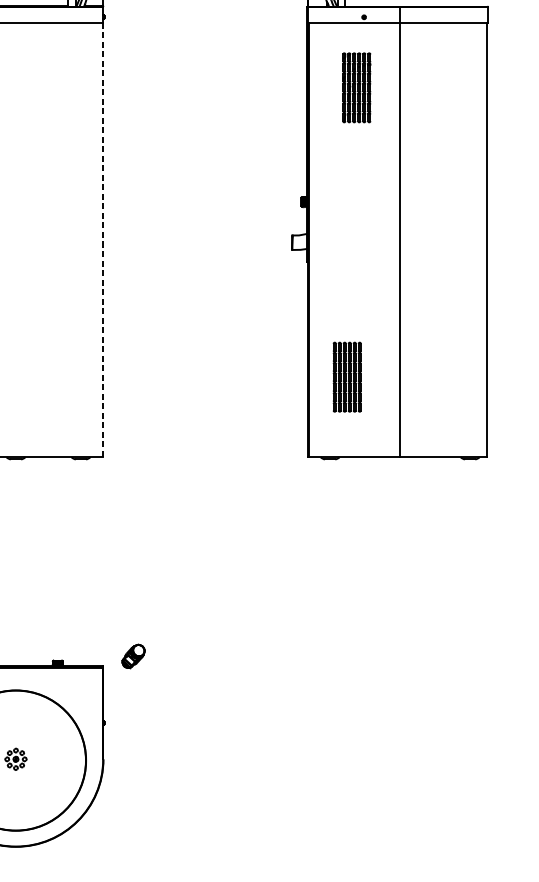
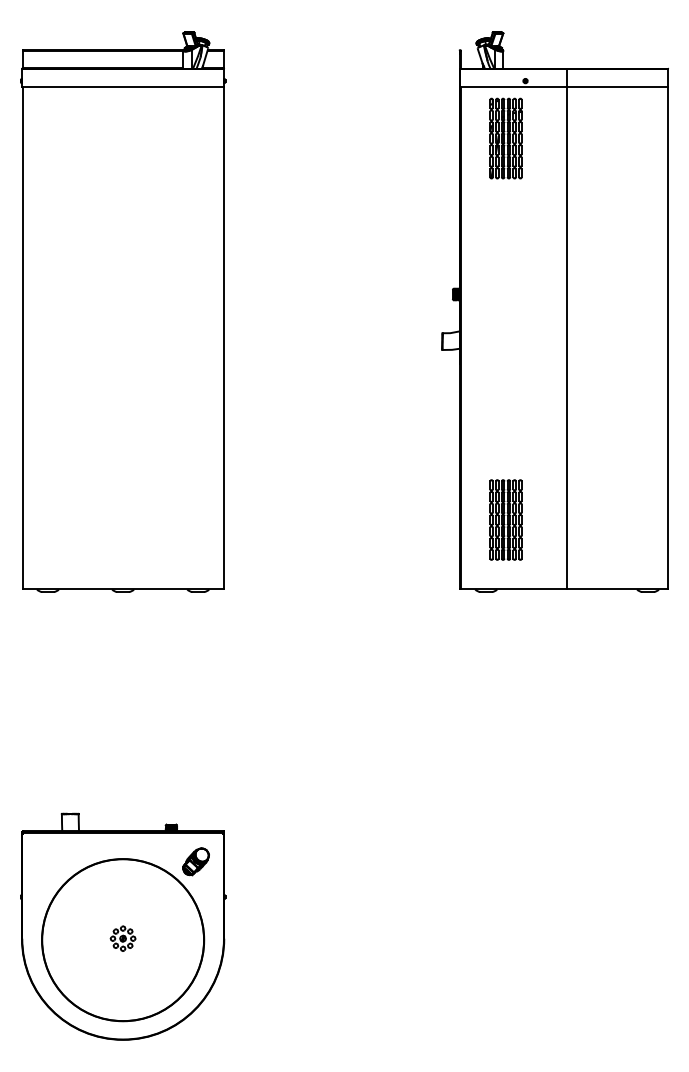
part: (356, 87) -> (505, 138), moved
line: (102, 240) -> (223, 338), dashed -> solid
part: (346, 376) -> (505, 519), moved
part: (133, 656) -> (195, 861), moved

